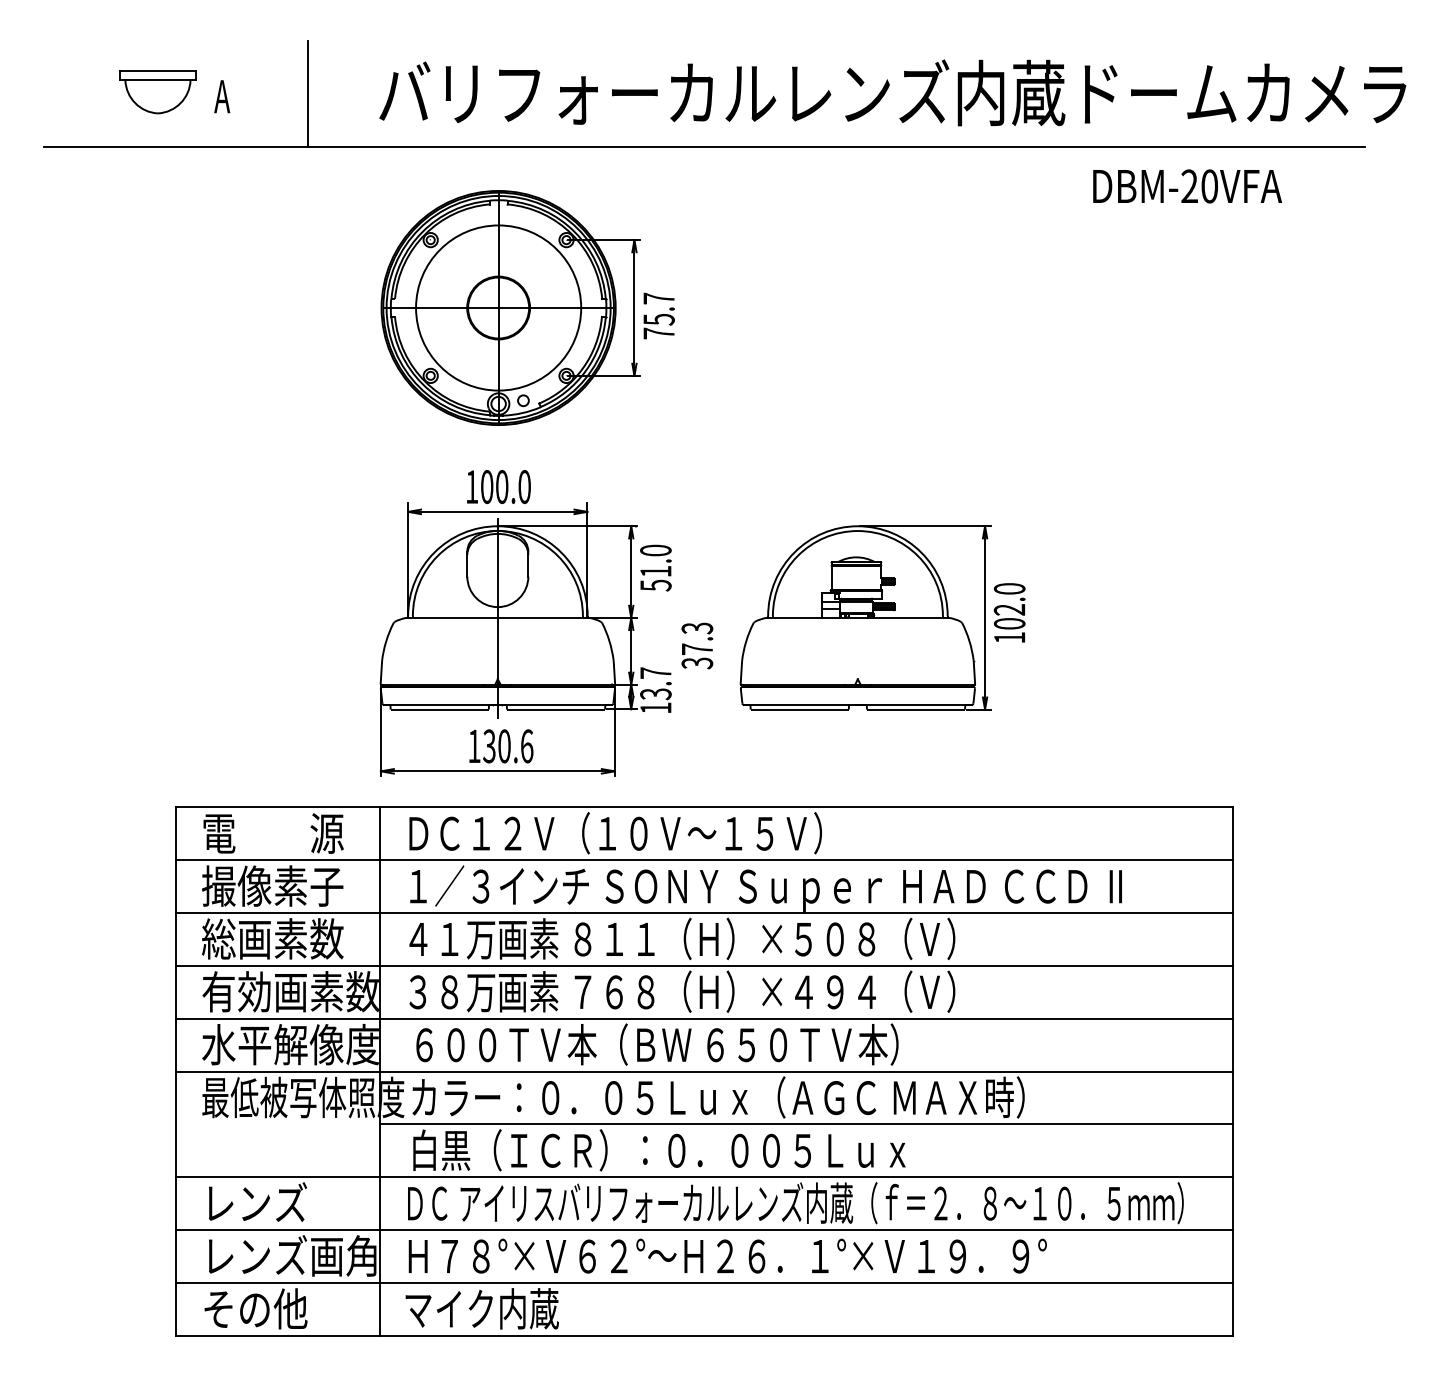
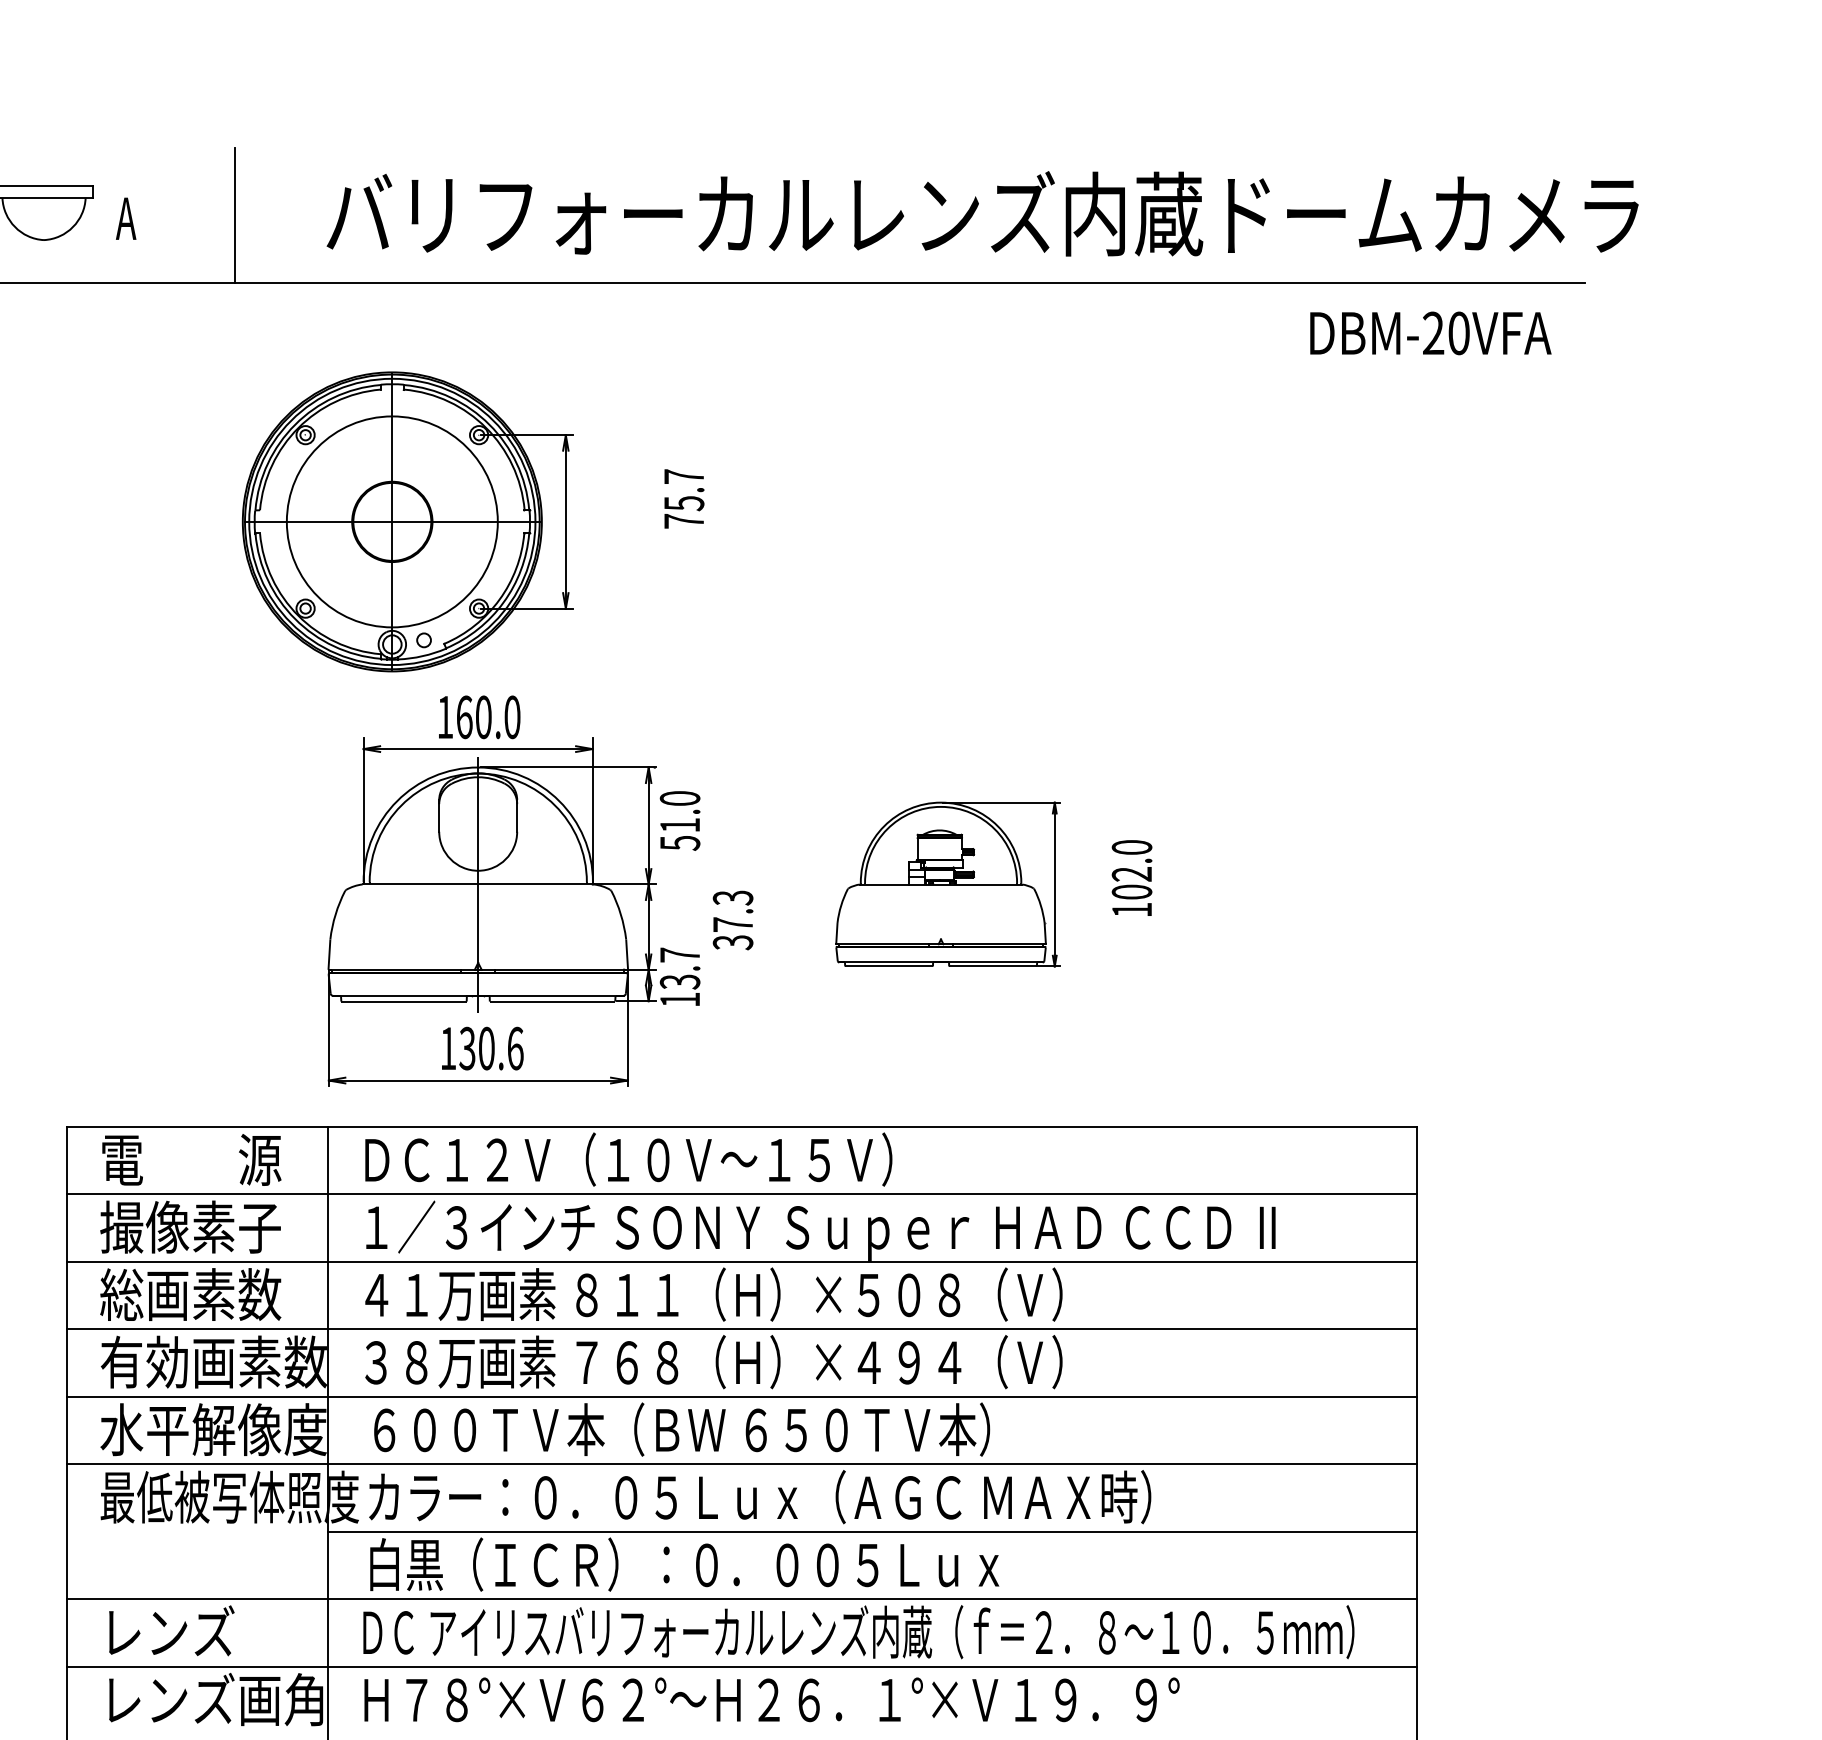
text: (1187, 186) -> (1430, 333), moved
part: (510, 307) -> (407, 521), moved
text: (487, 486) -> (464, 716), 100.0 -> 160.0
part: (865, 617) -> (947, 884), size x0.7
line: (703, 1283) -> (740, 1734), removed

